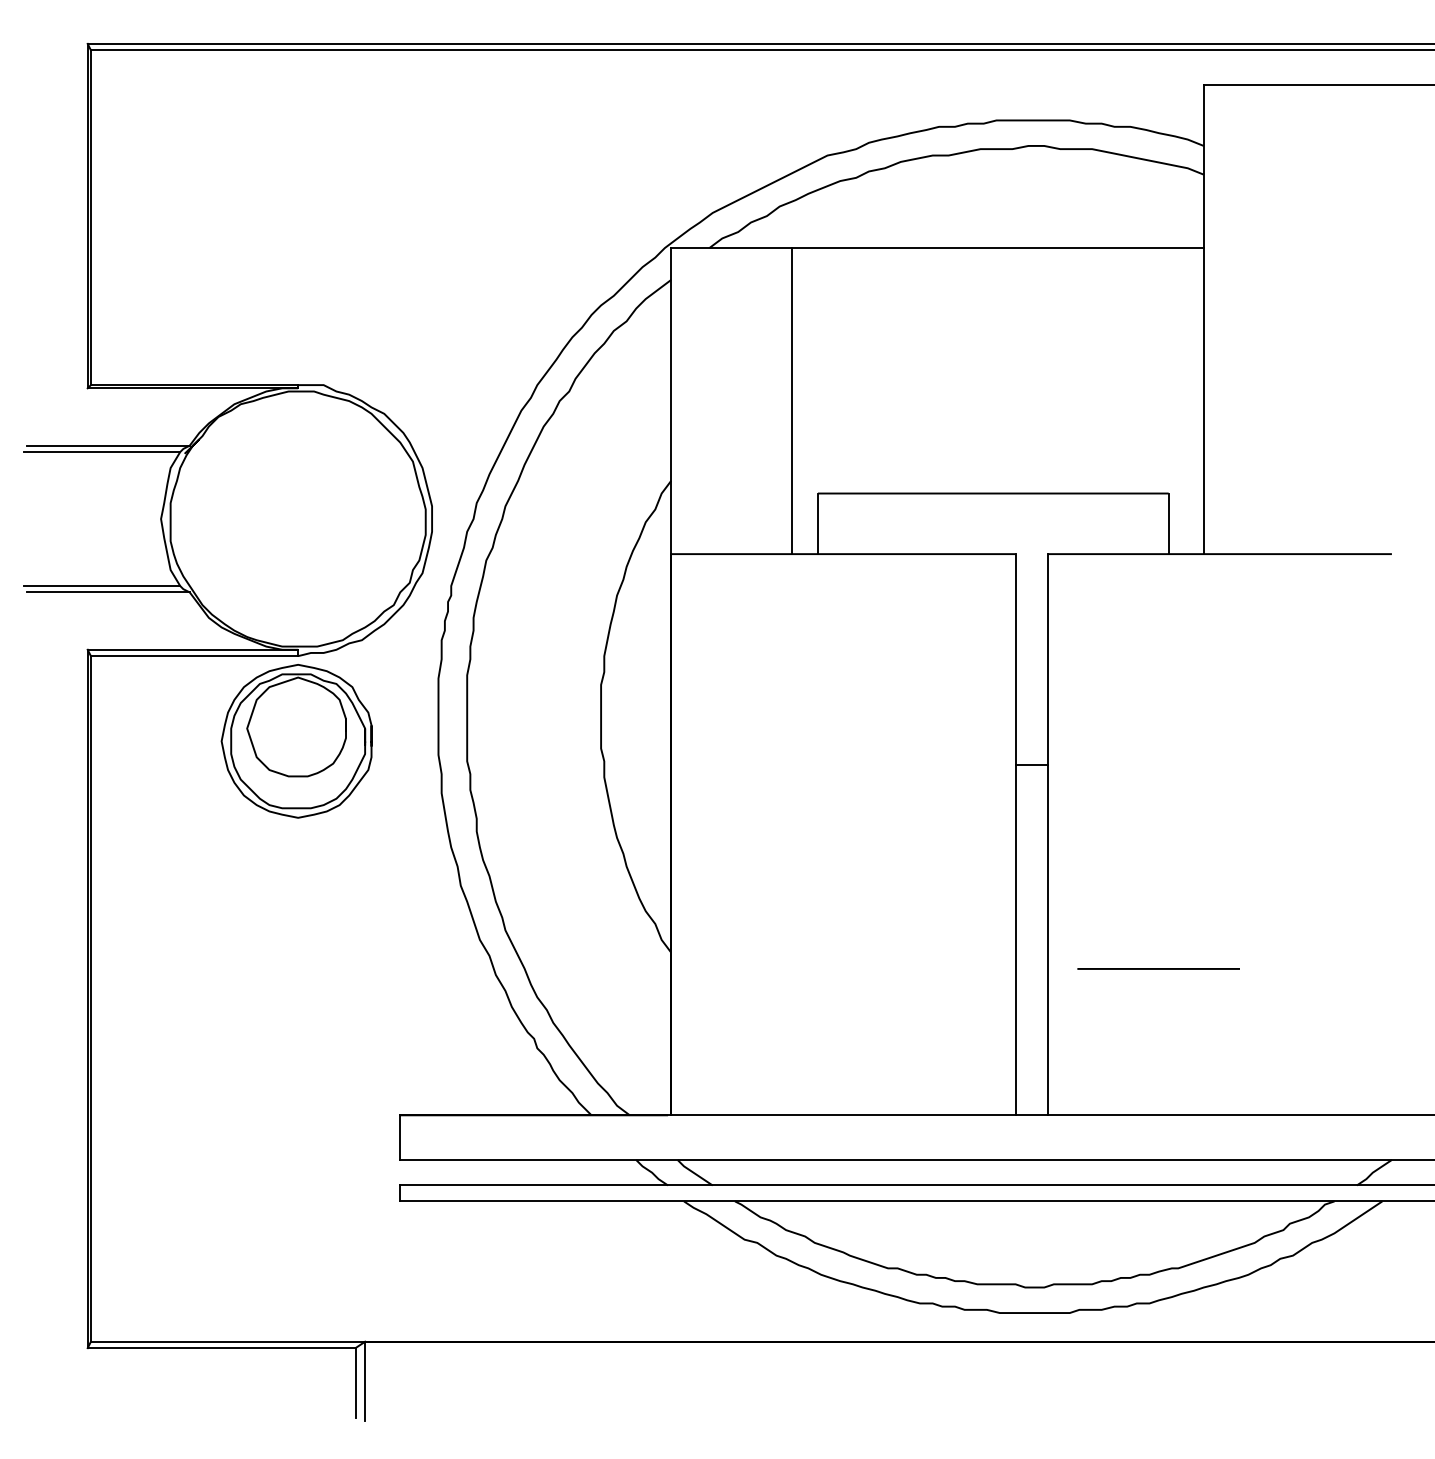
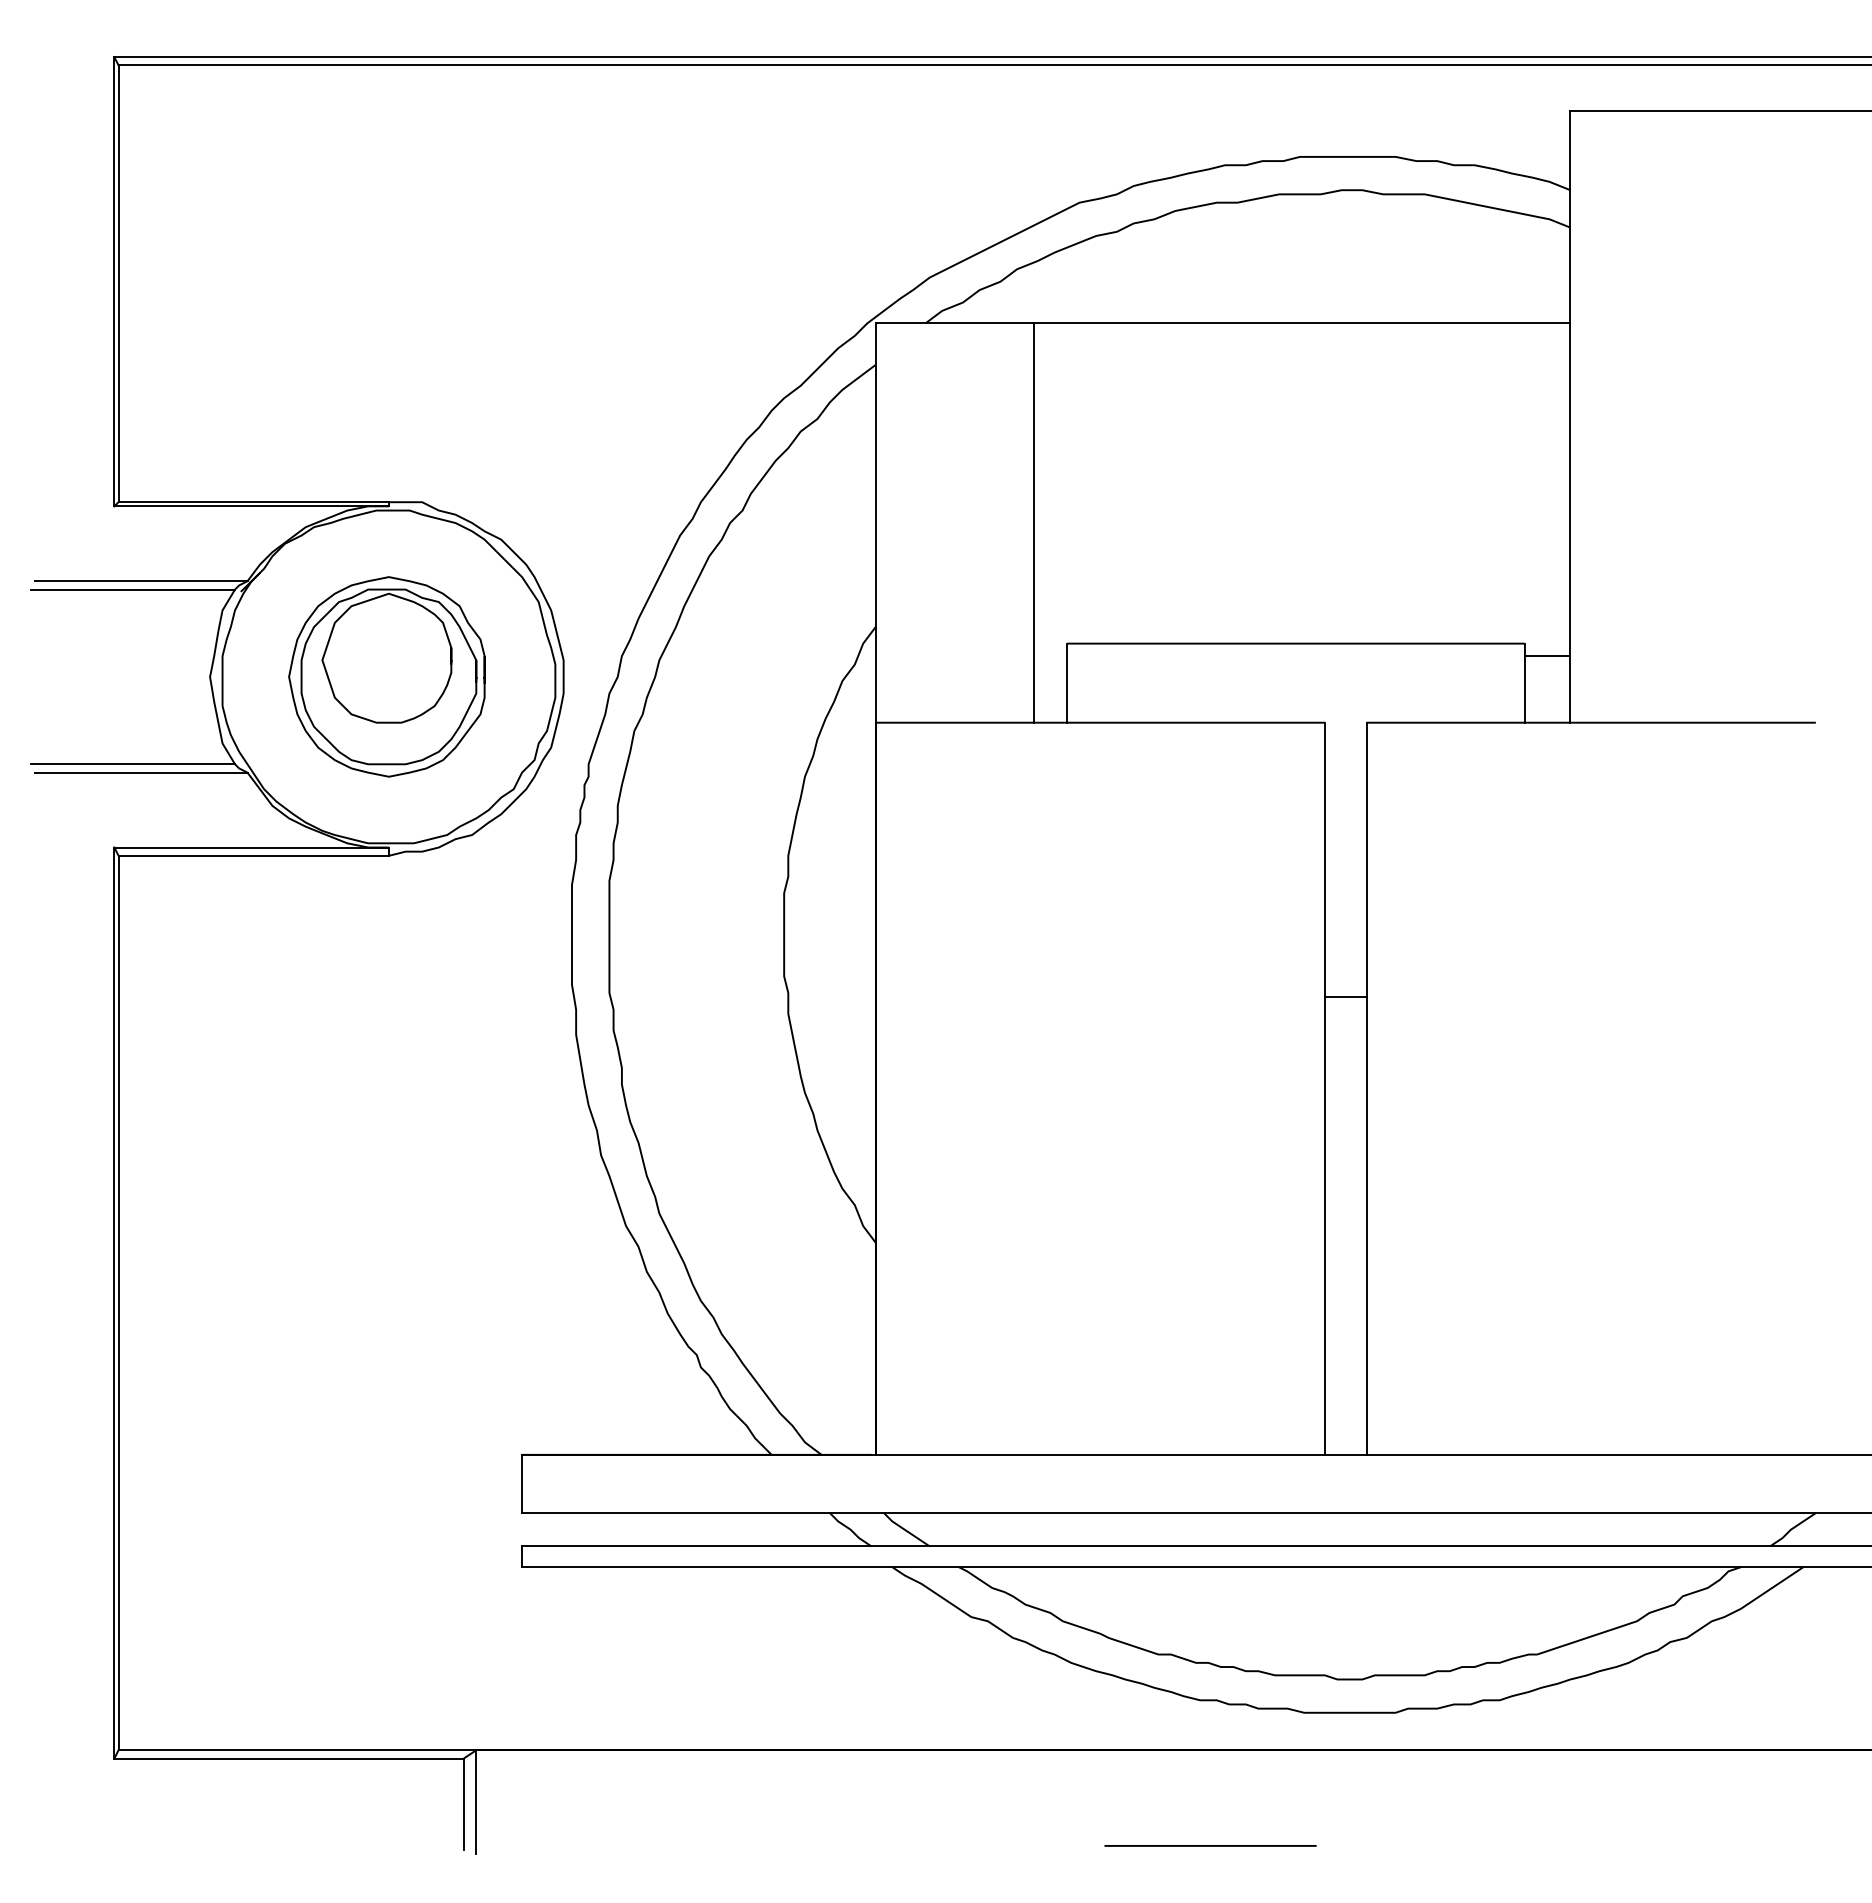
line: (1186, 503) -> (1547, 656), added
part: (296, 740) -> (386, 676), moved
line: (1158, 968) -> (1210, 1845), moved

